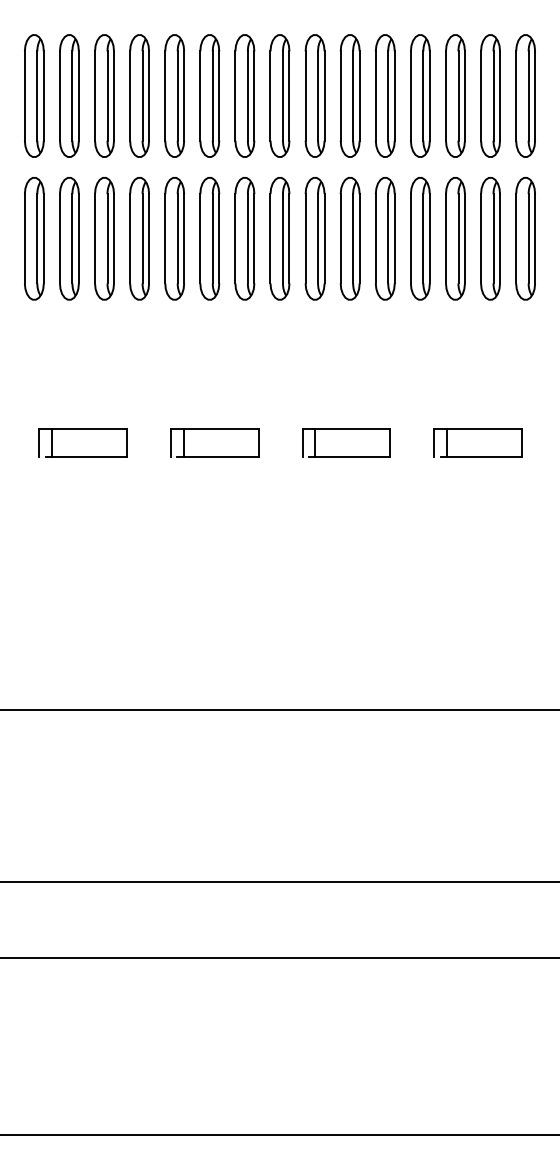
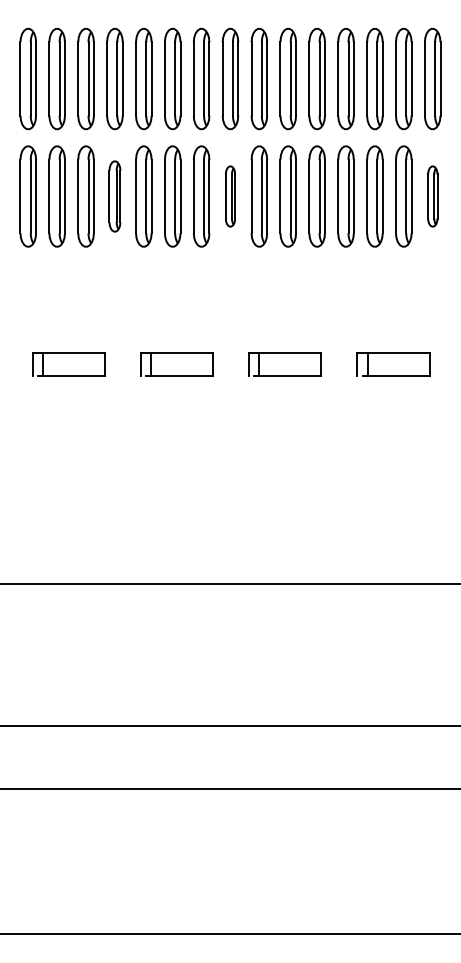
part: (139, 238) -> (114, 196), size x0.7
part: (280, 238) -> (230, 196), size x0.6
part: (525, 238) -> (432, 196), size x0.6

